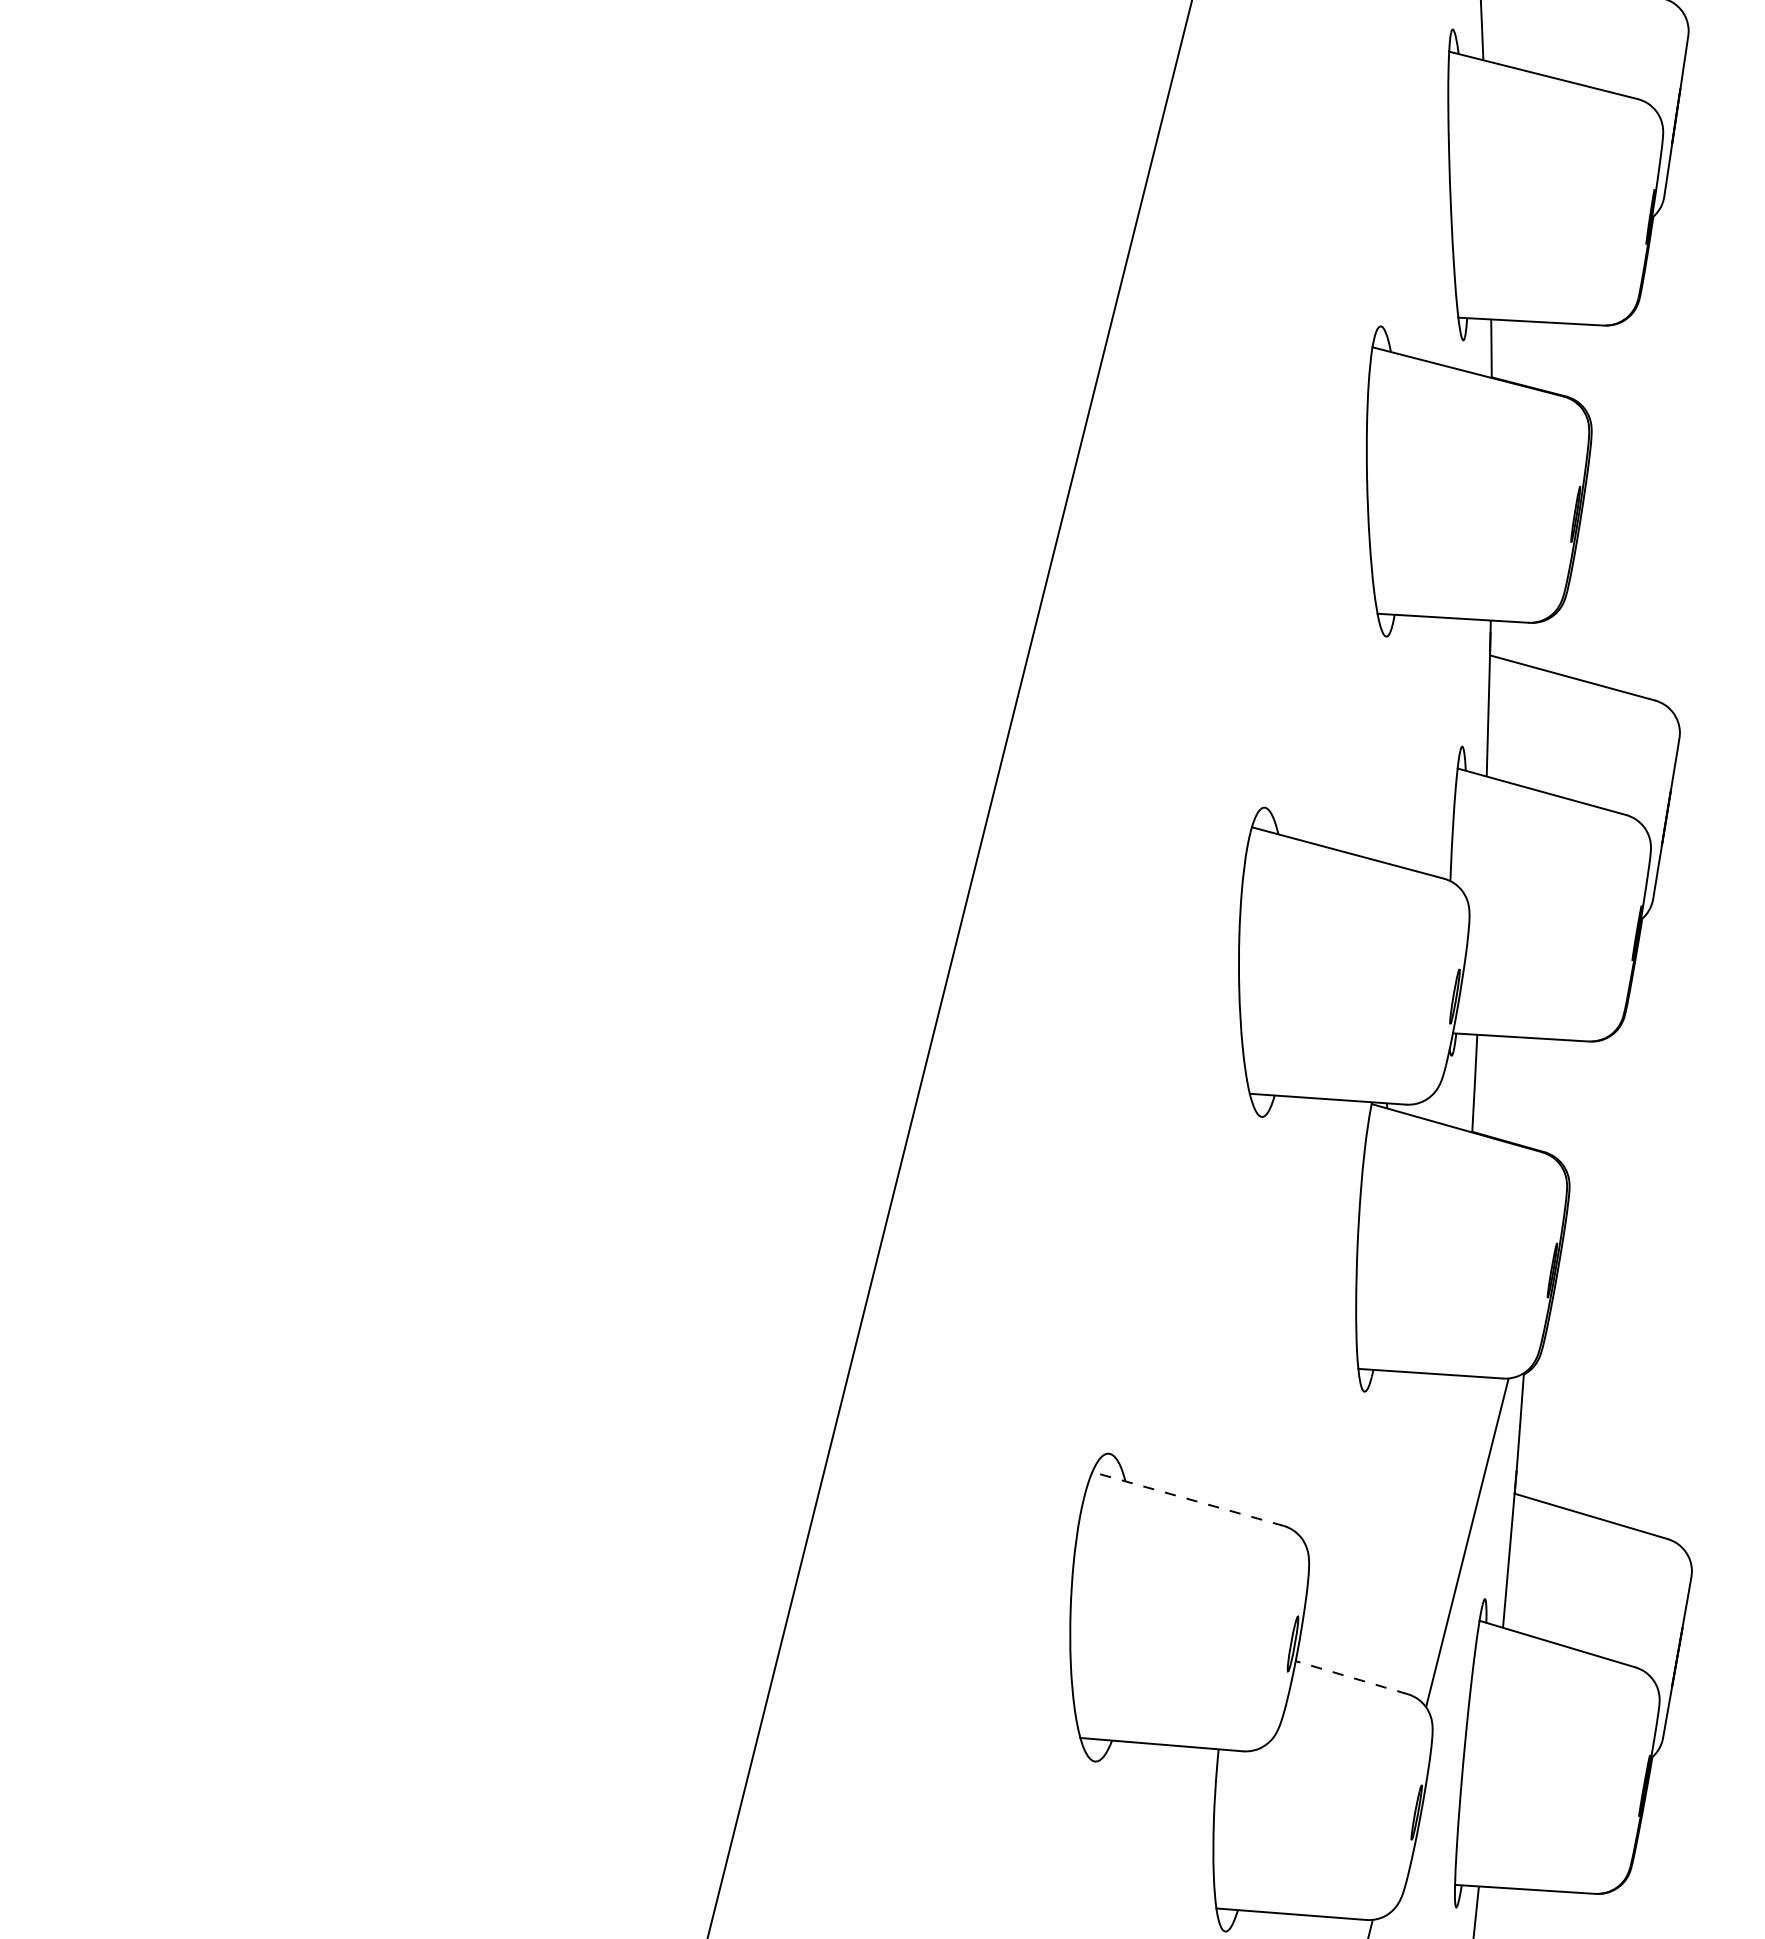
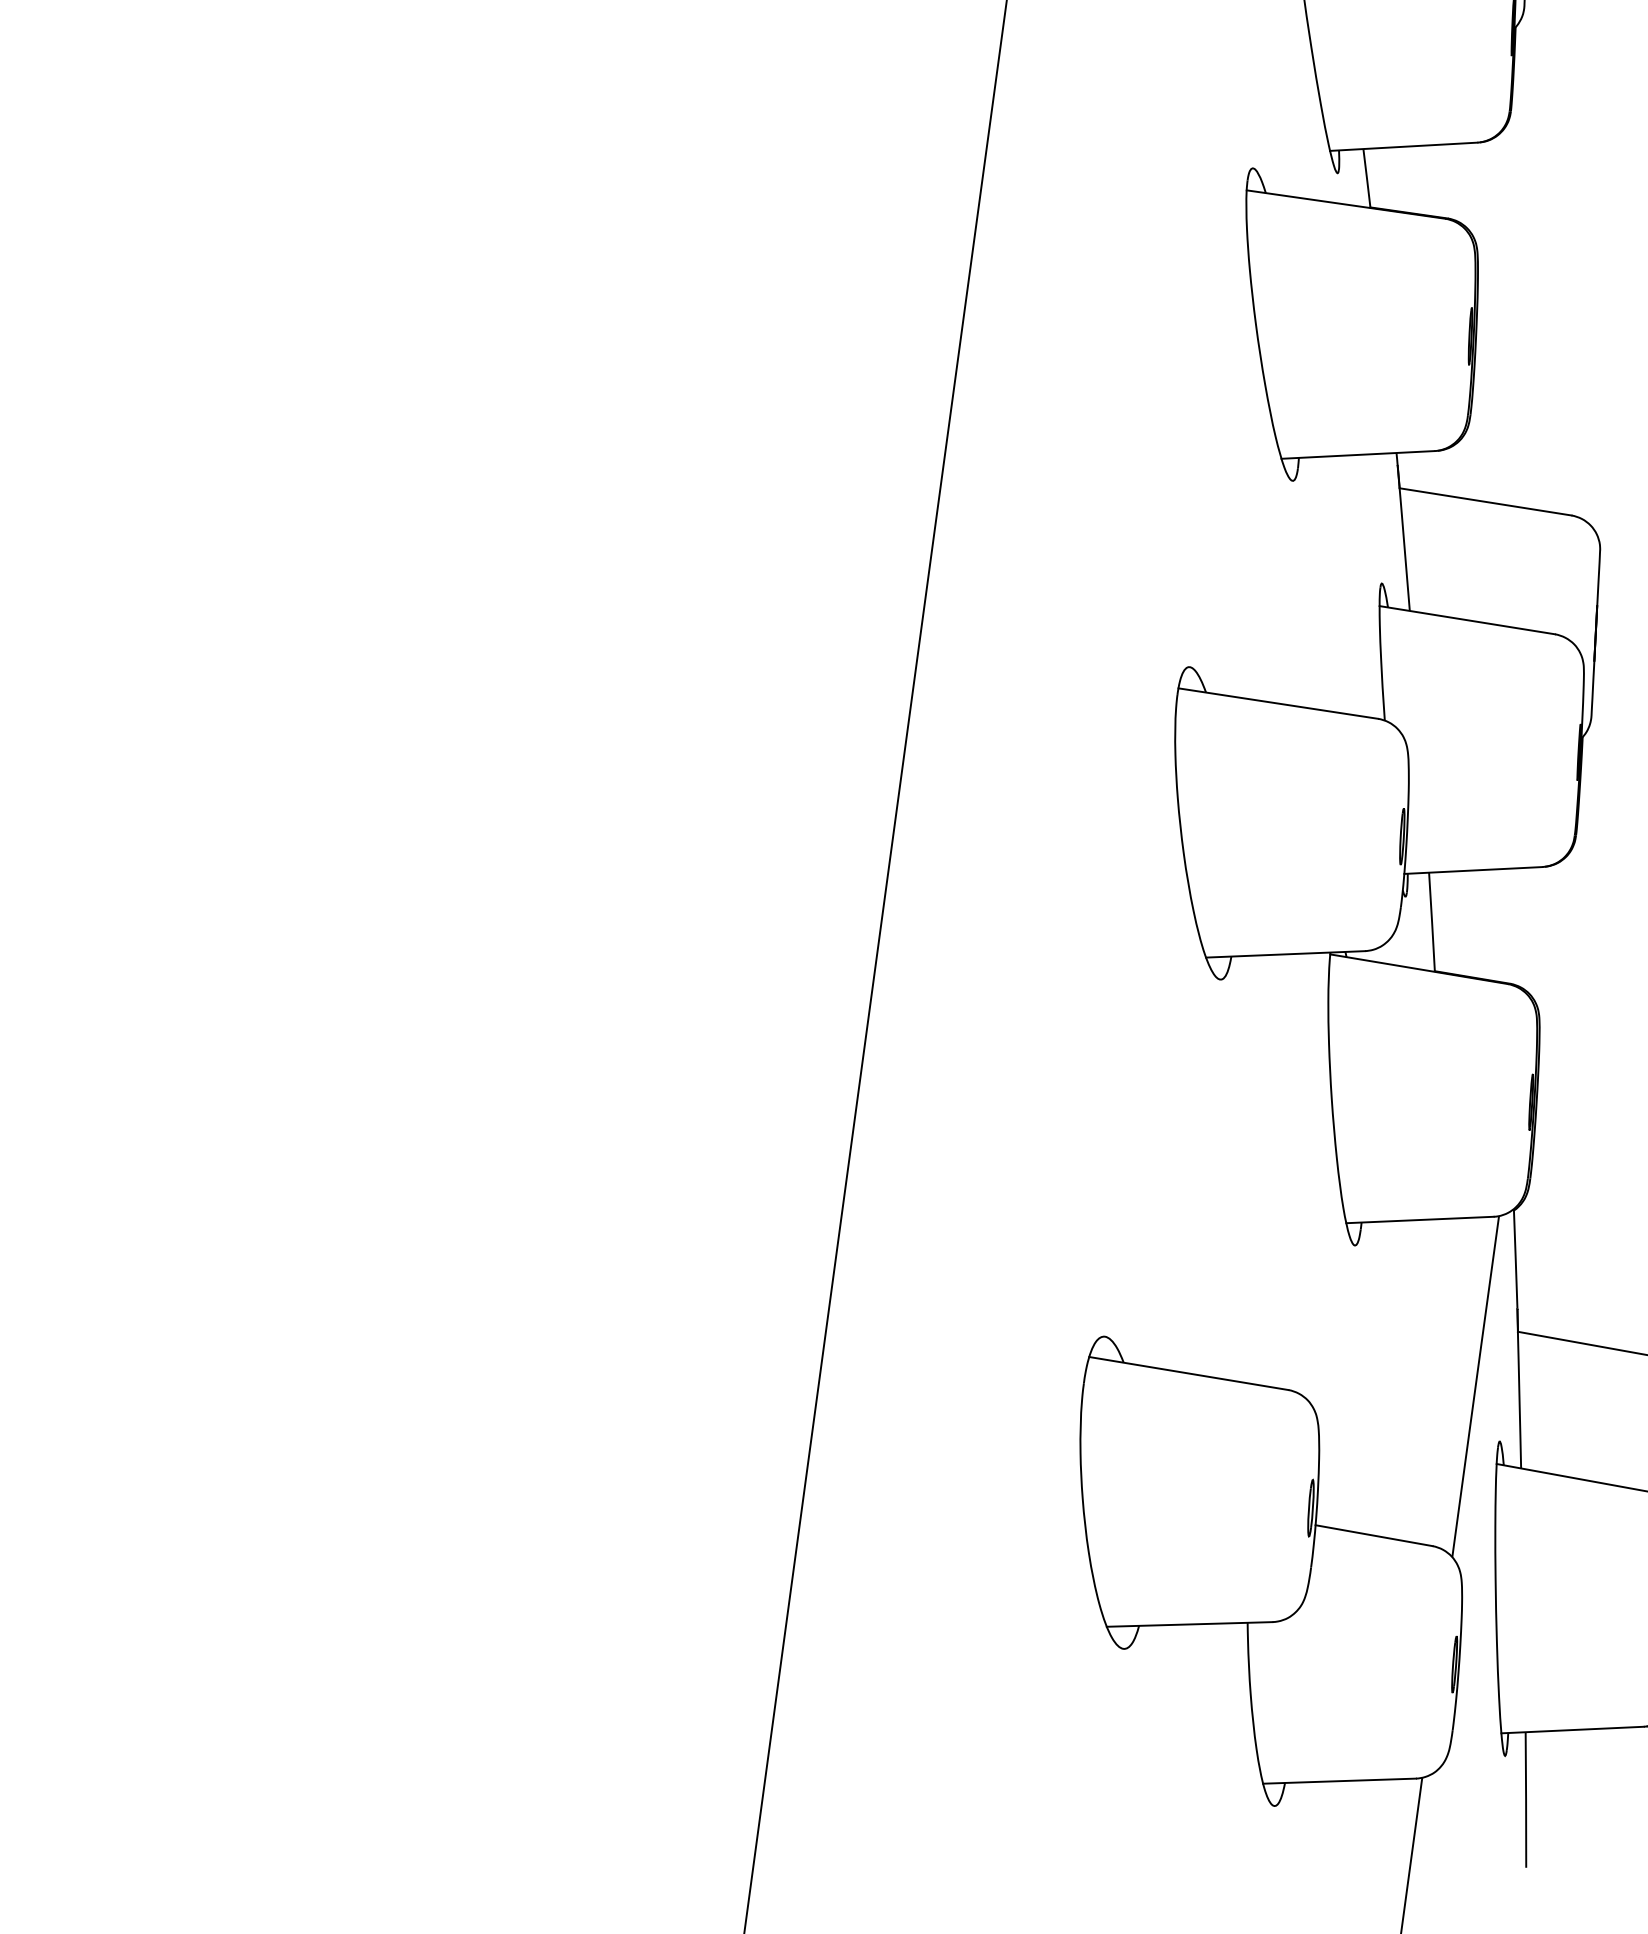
line: (1187, 1498) -> (1188, 1373), dashed -> solid
line: (1351, 1677) -> (1373, 1535), dashed -> solid

